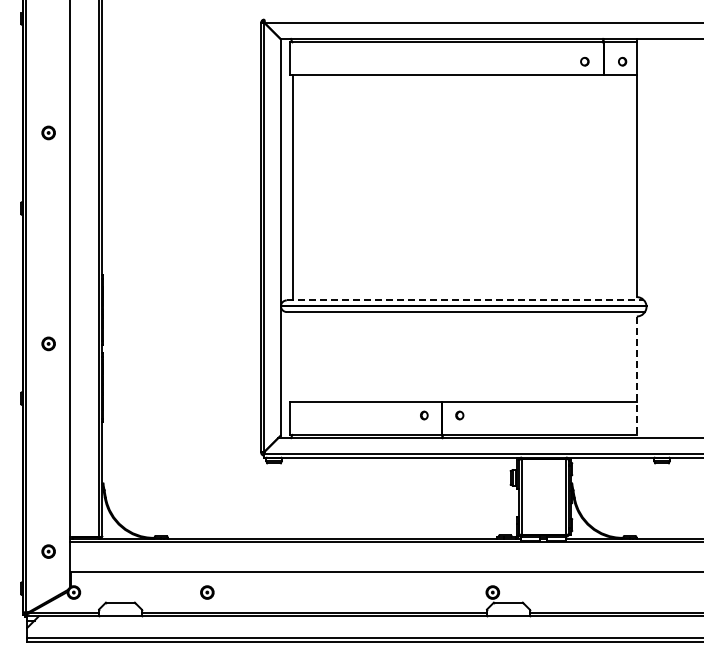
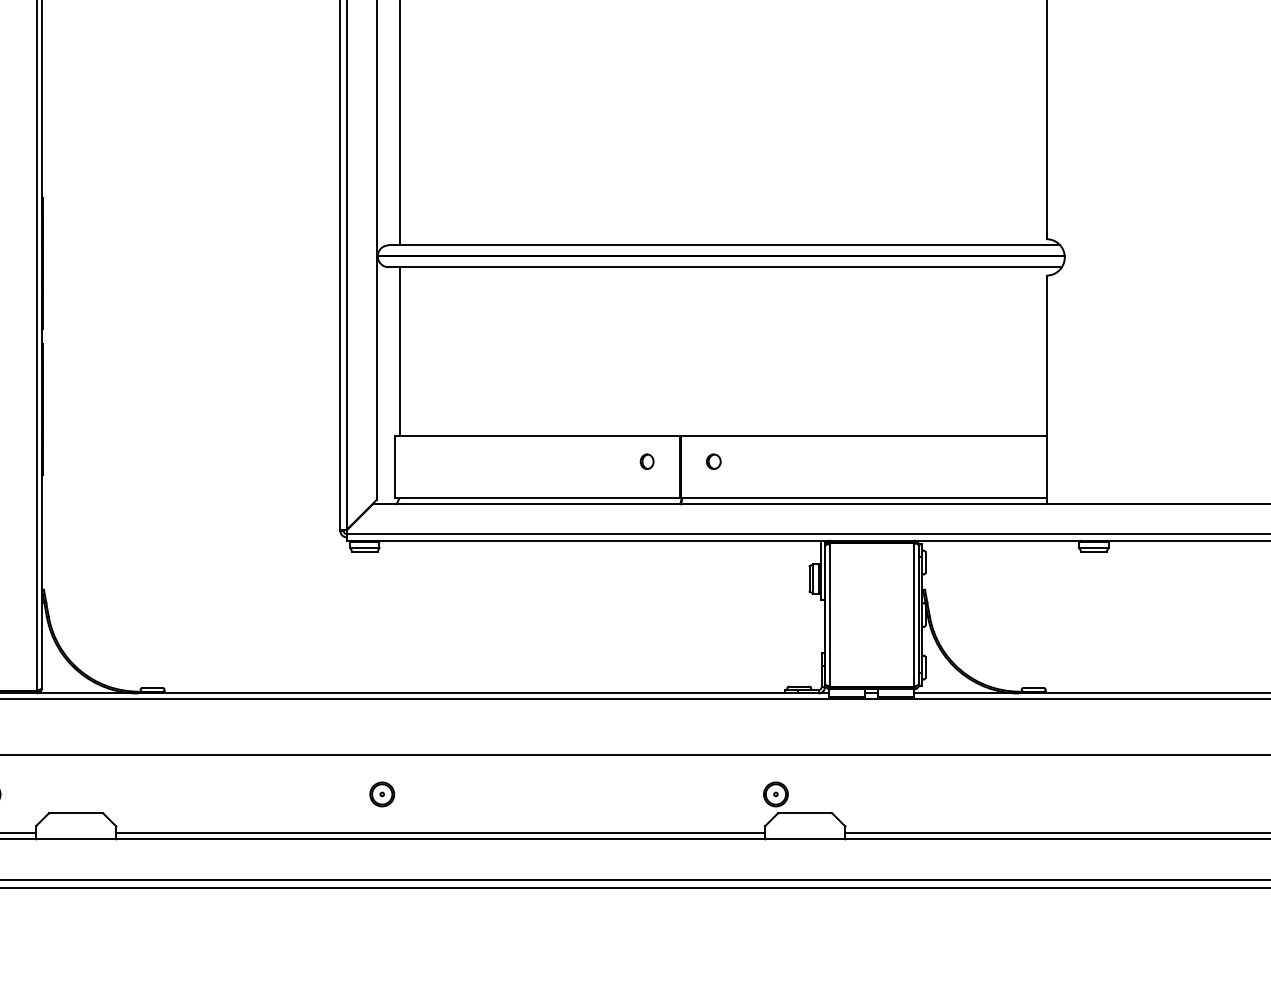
line: (465, 300) -> (724, 245), dashed -> solid
line: (292, 356) -> (399, 350), added
line: (636, 377) -> (1045, 390), dashed -> solid
part: (207, 592) -> (382, 794), moved

